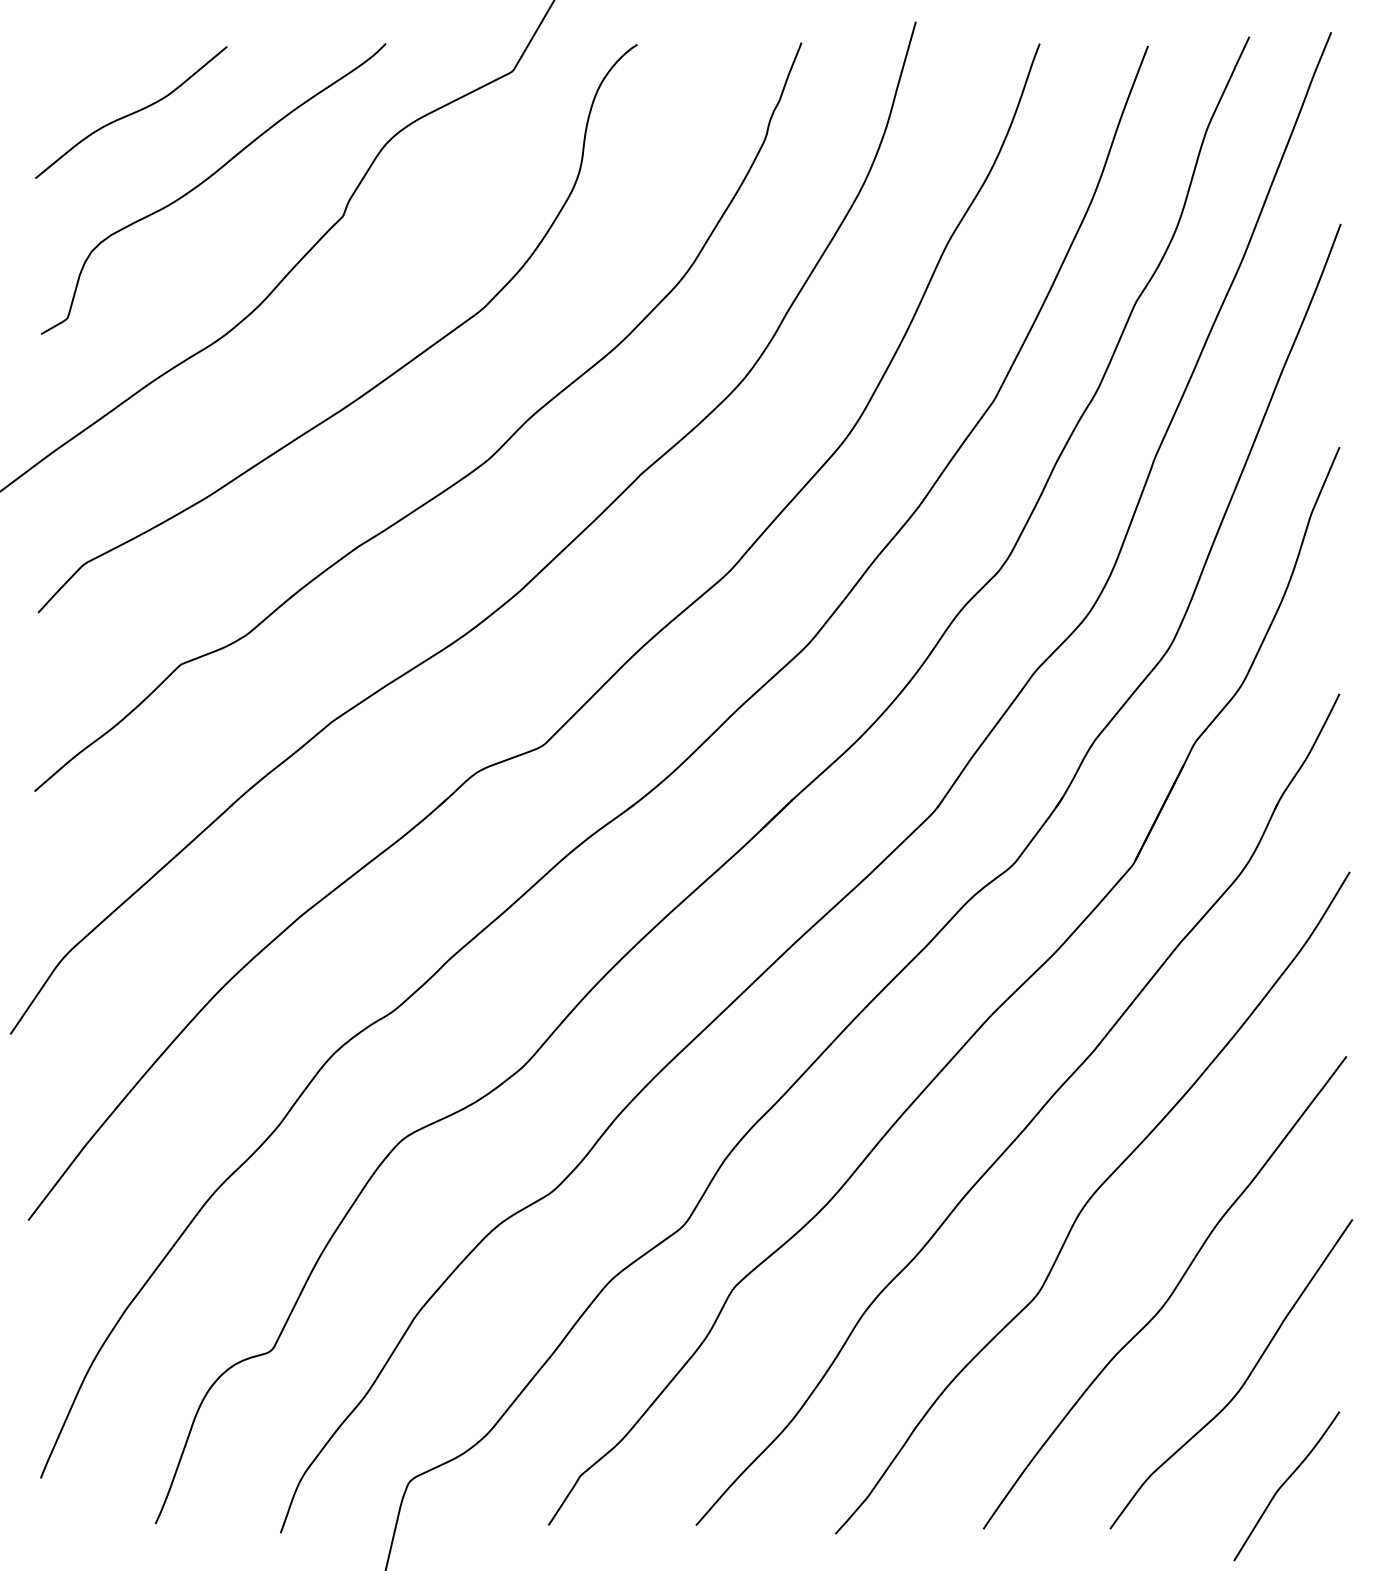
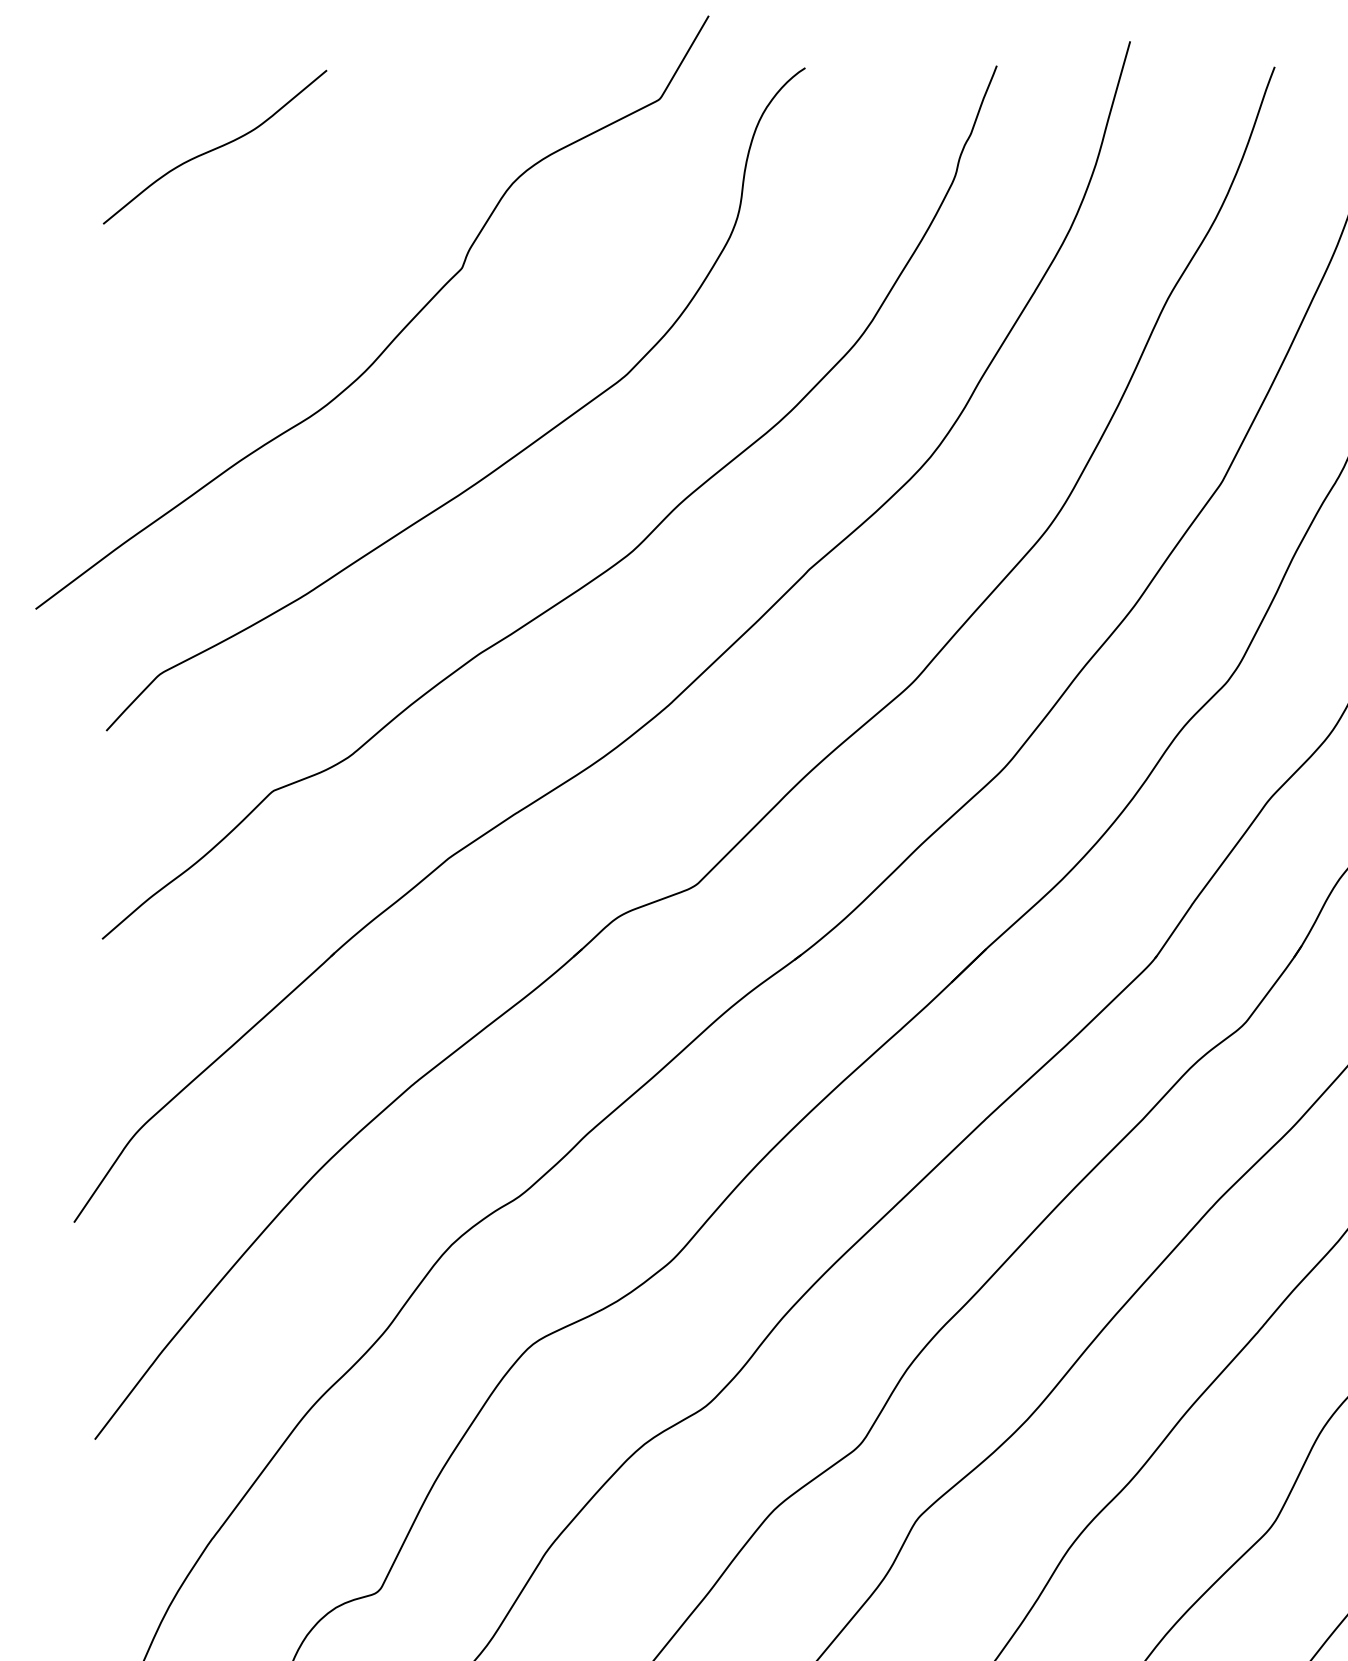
curve: (207, 180) -> (303, 226), removed

